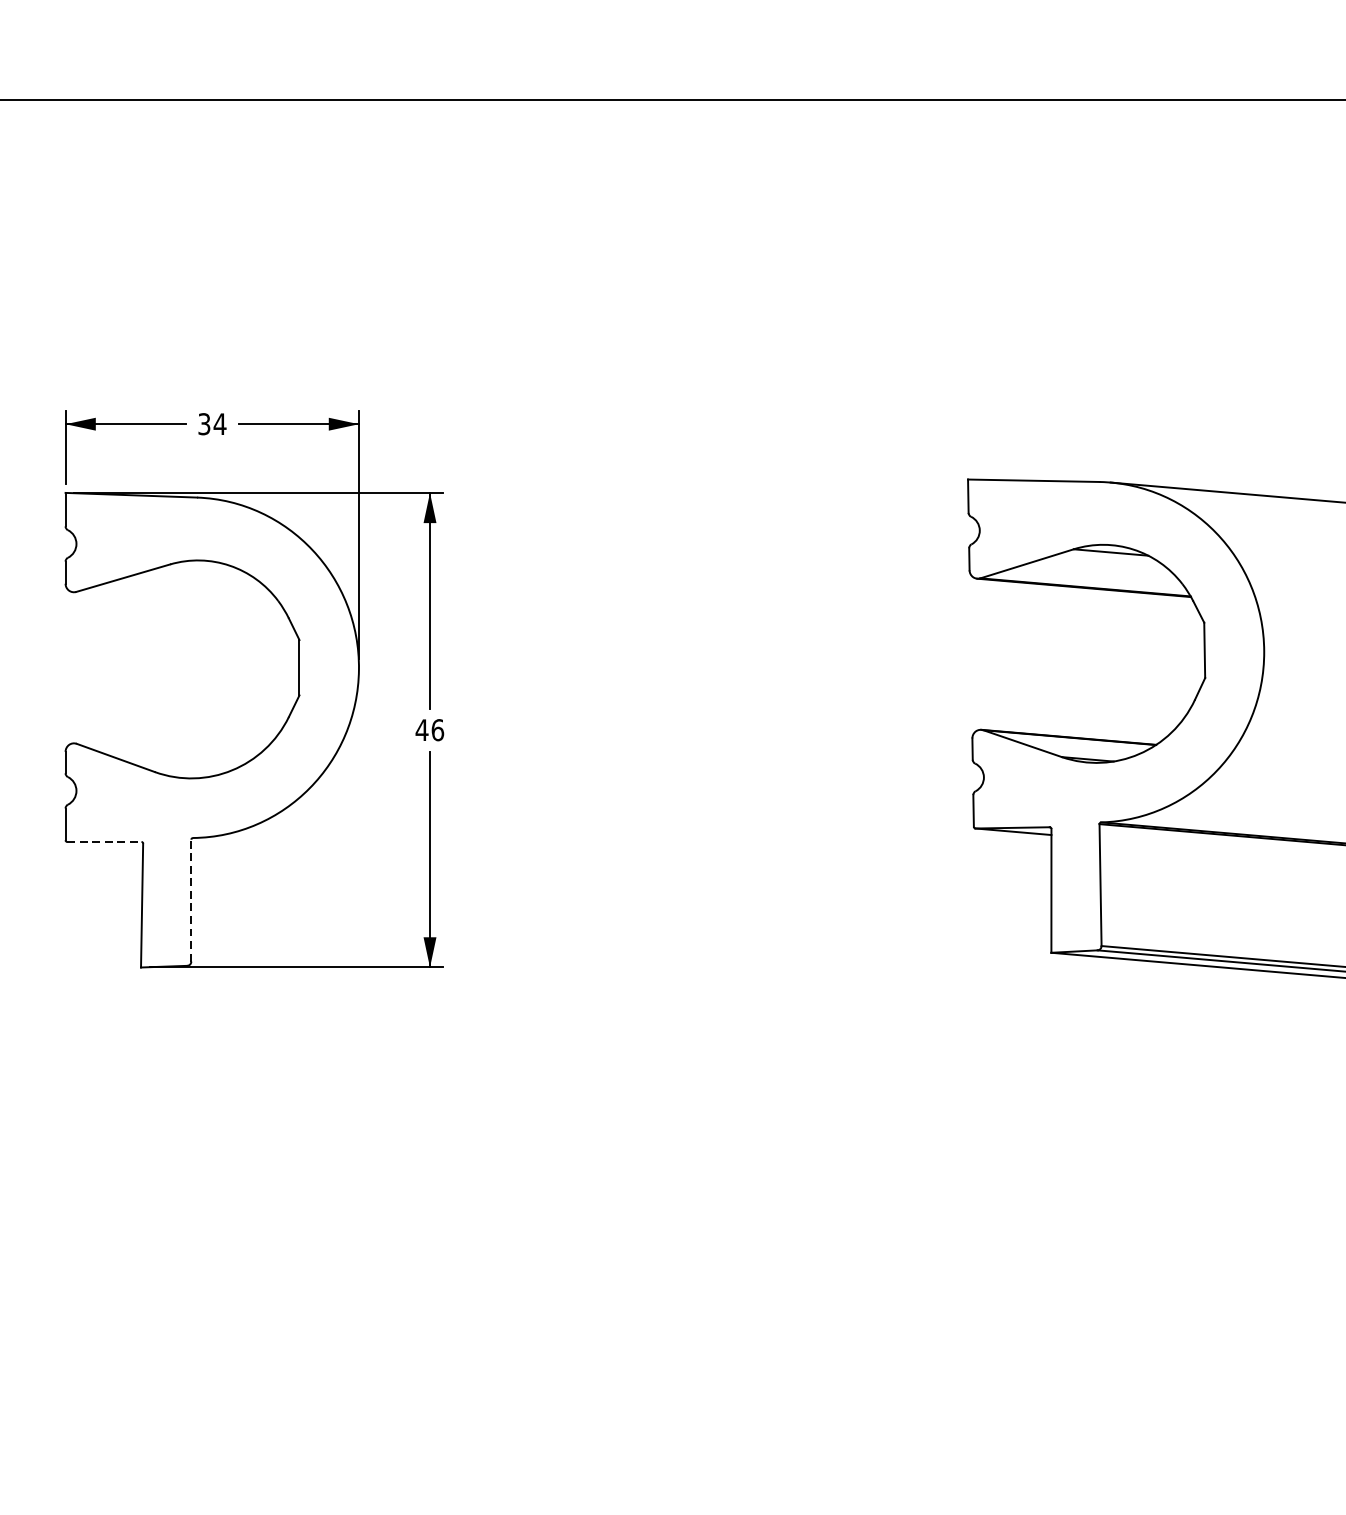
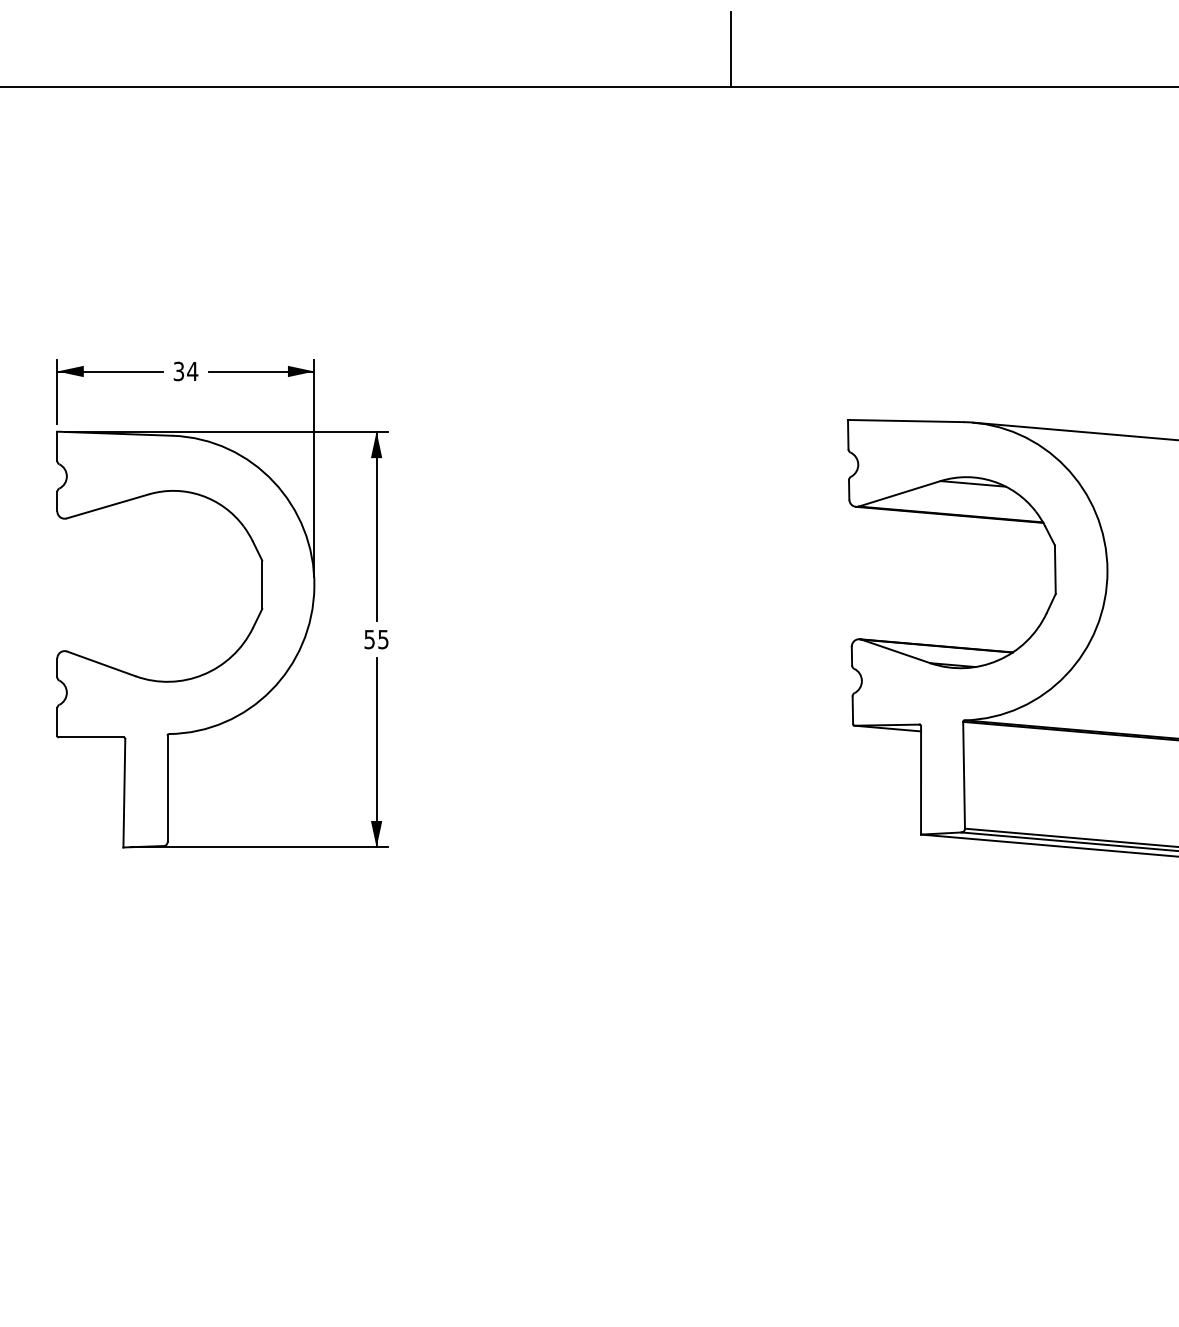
line: (833, 56) -> (730, 49), added
text: (429, 730) -> (376, 639), 46 -> 55
line: (104, 841) -> (91, 737), dashed -> solid
line: (191, 900) -> (167, 788), dashed -> solid

